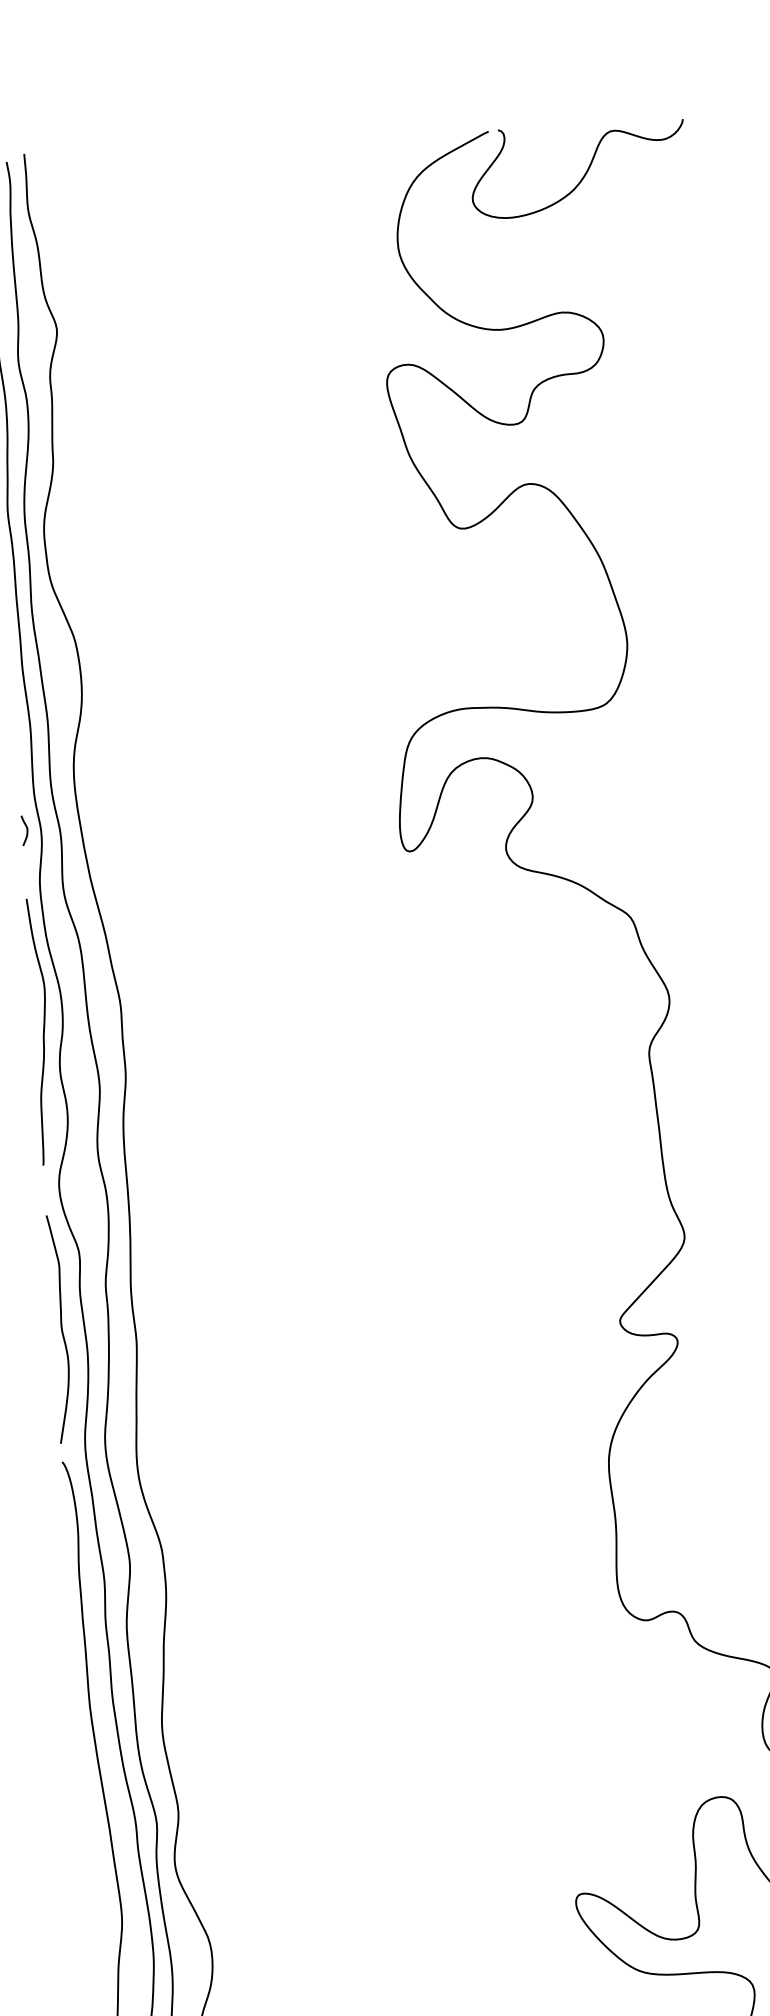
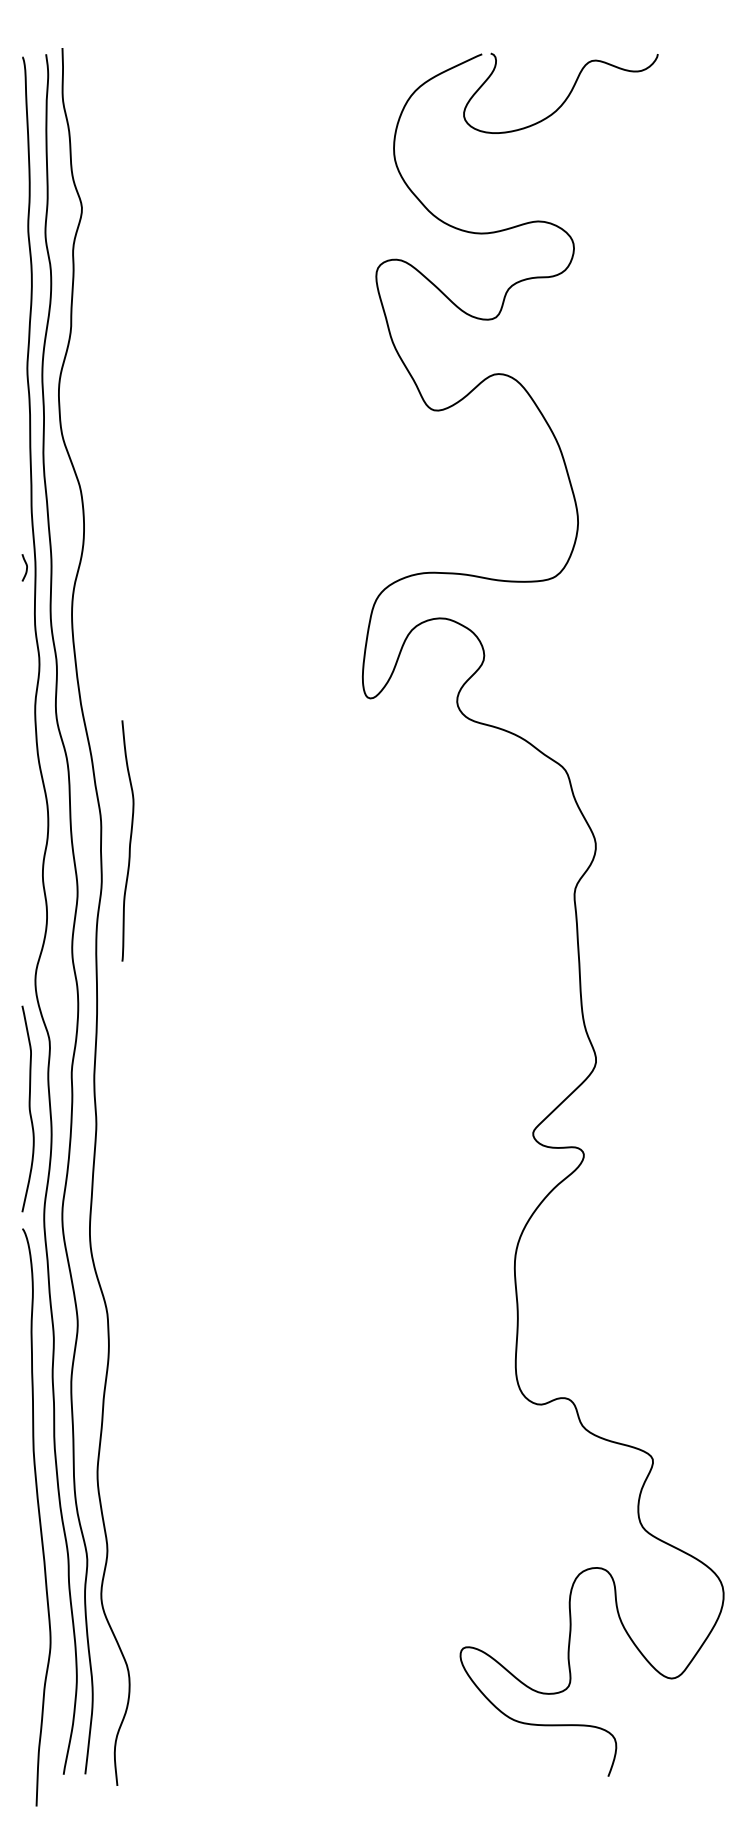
curve: (26, 830) -> (26, 567), moved
curve: (42, 1031) -> (129, 840), moved

